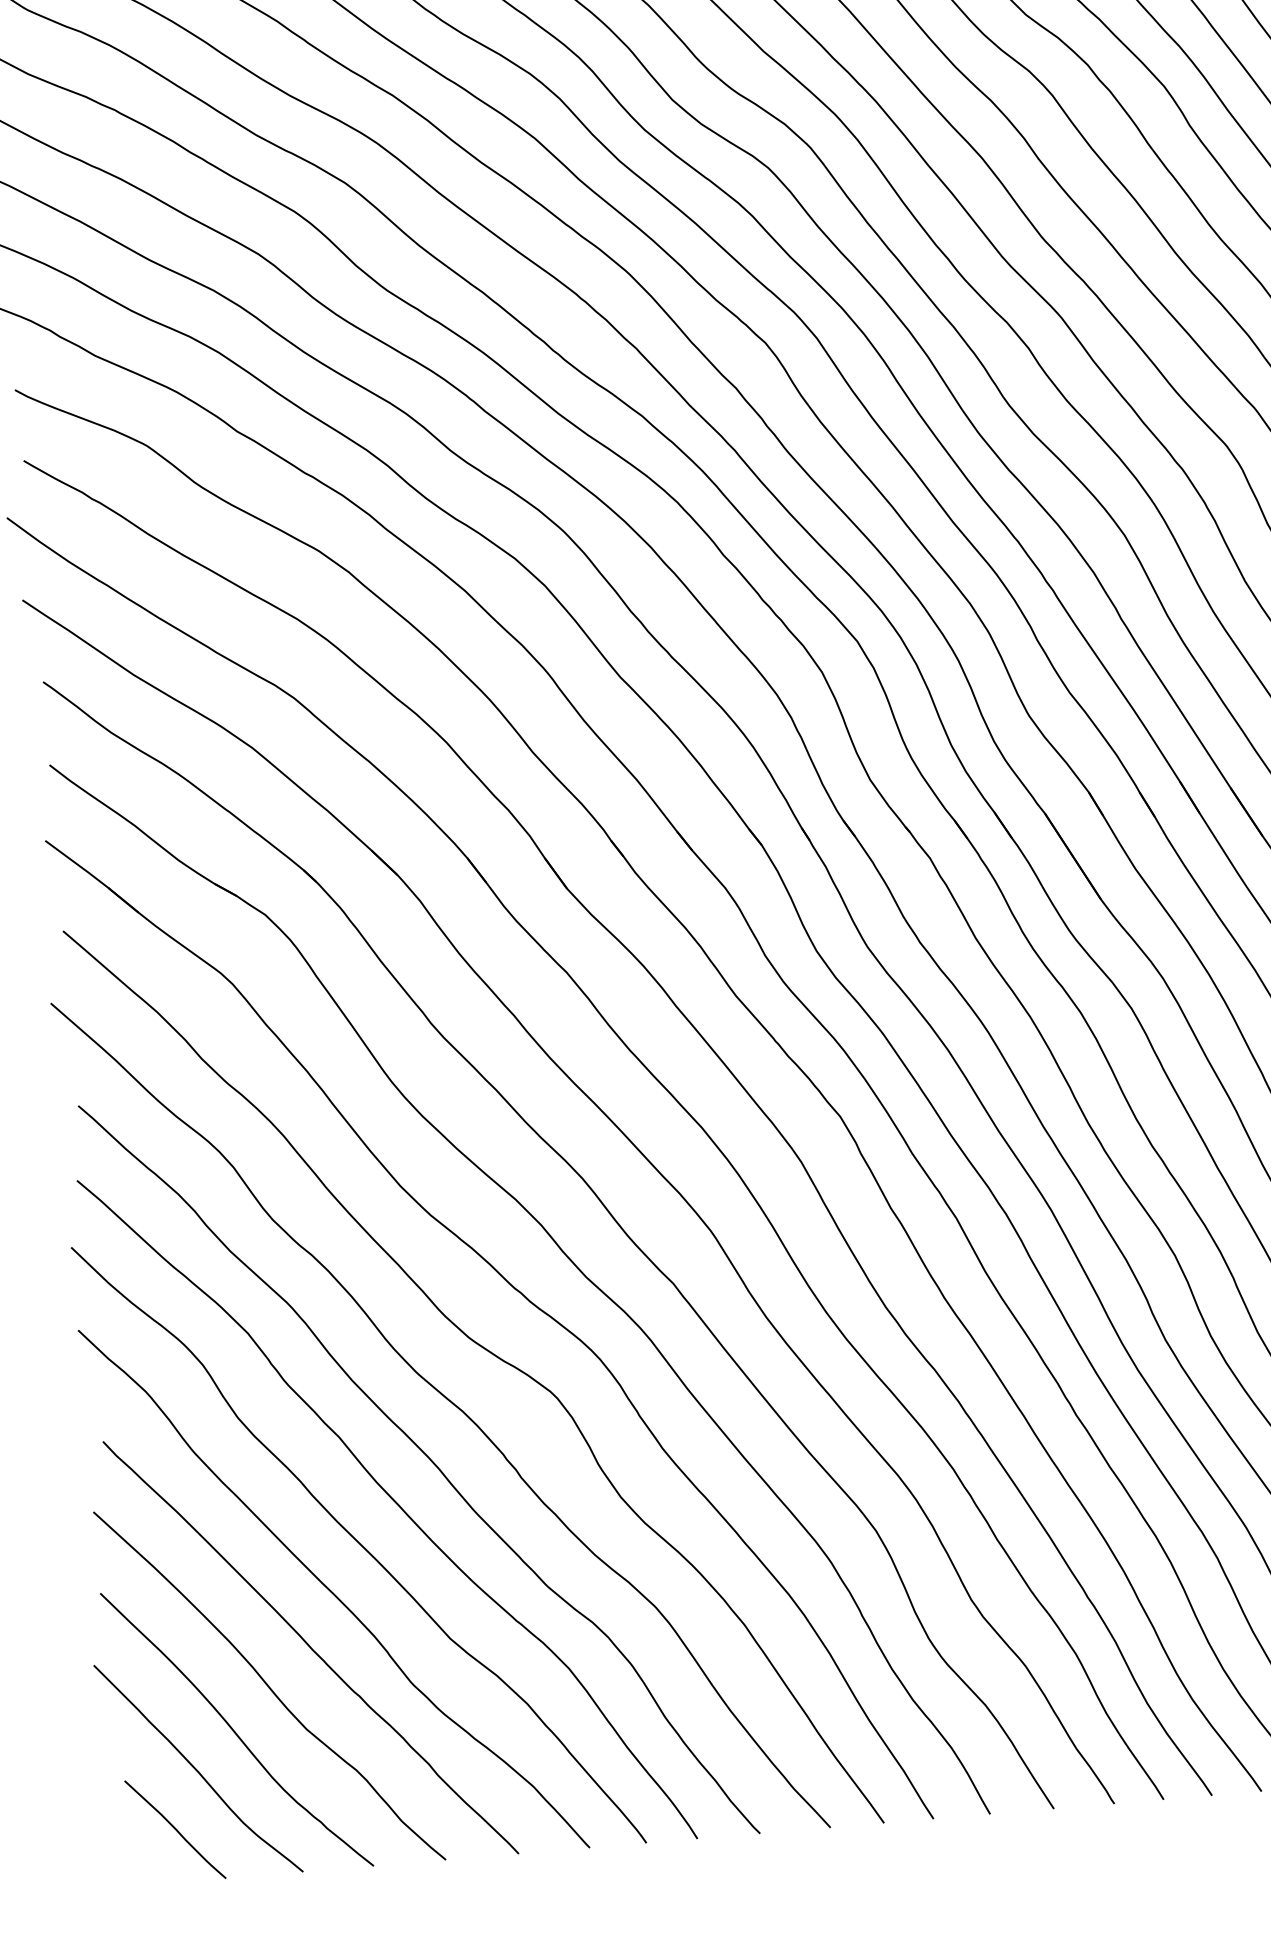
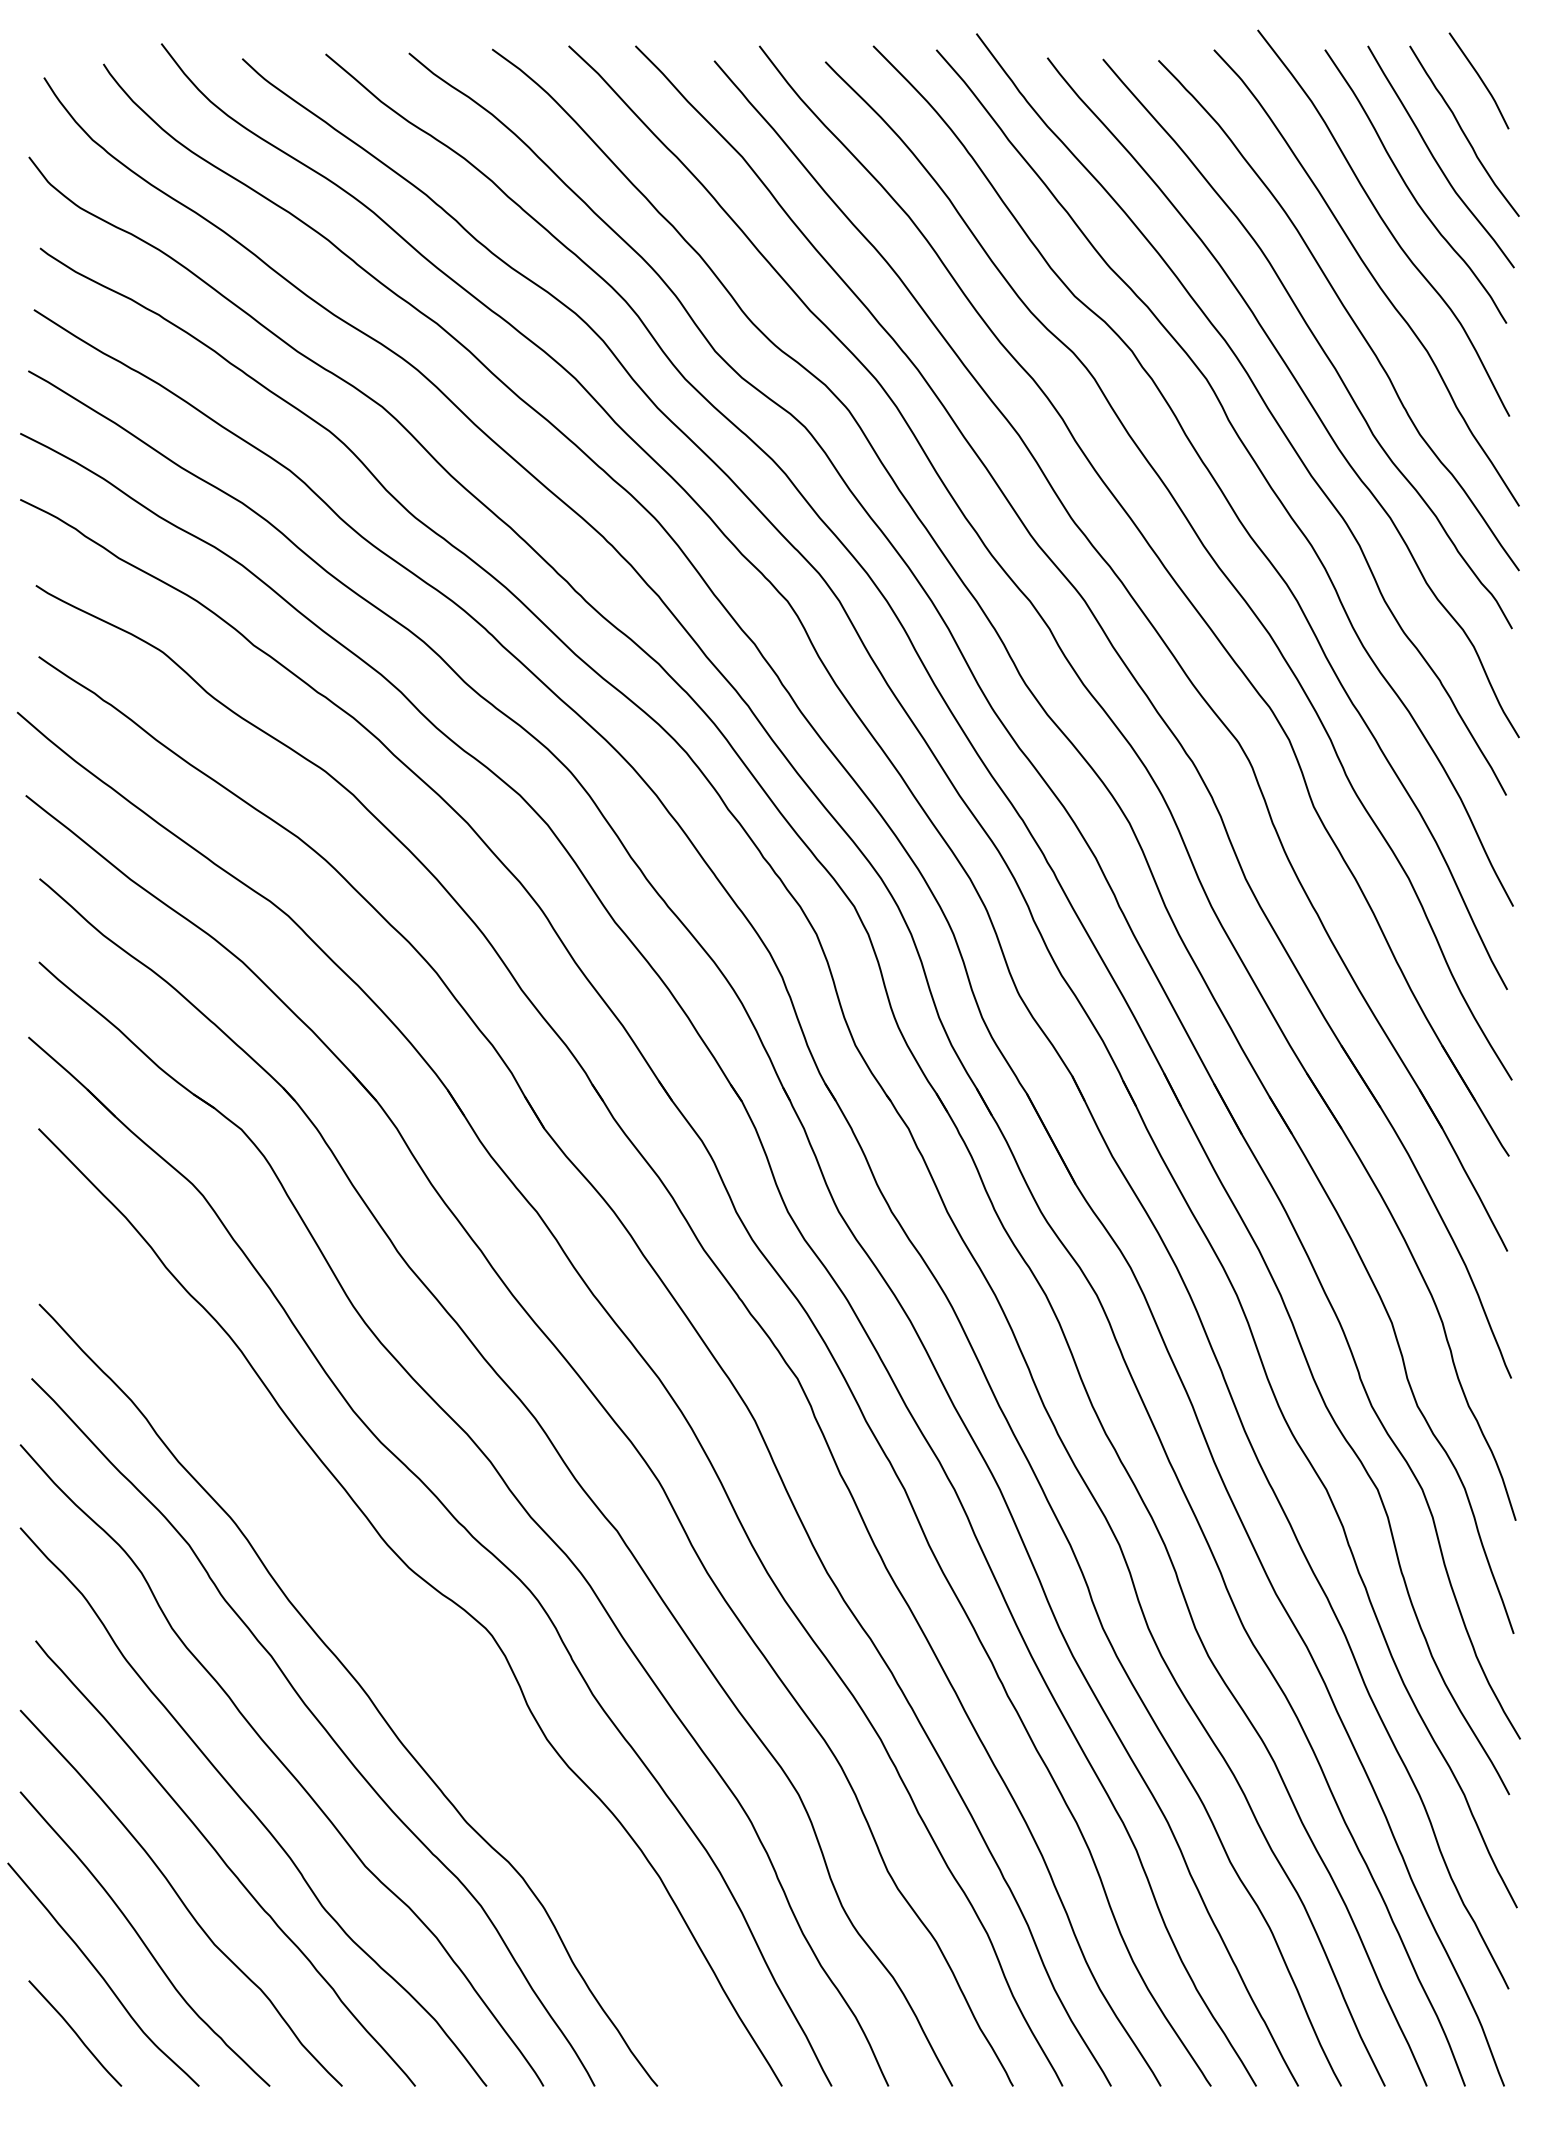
curve: (449, 1402) -> (384, 1630), removed

